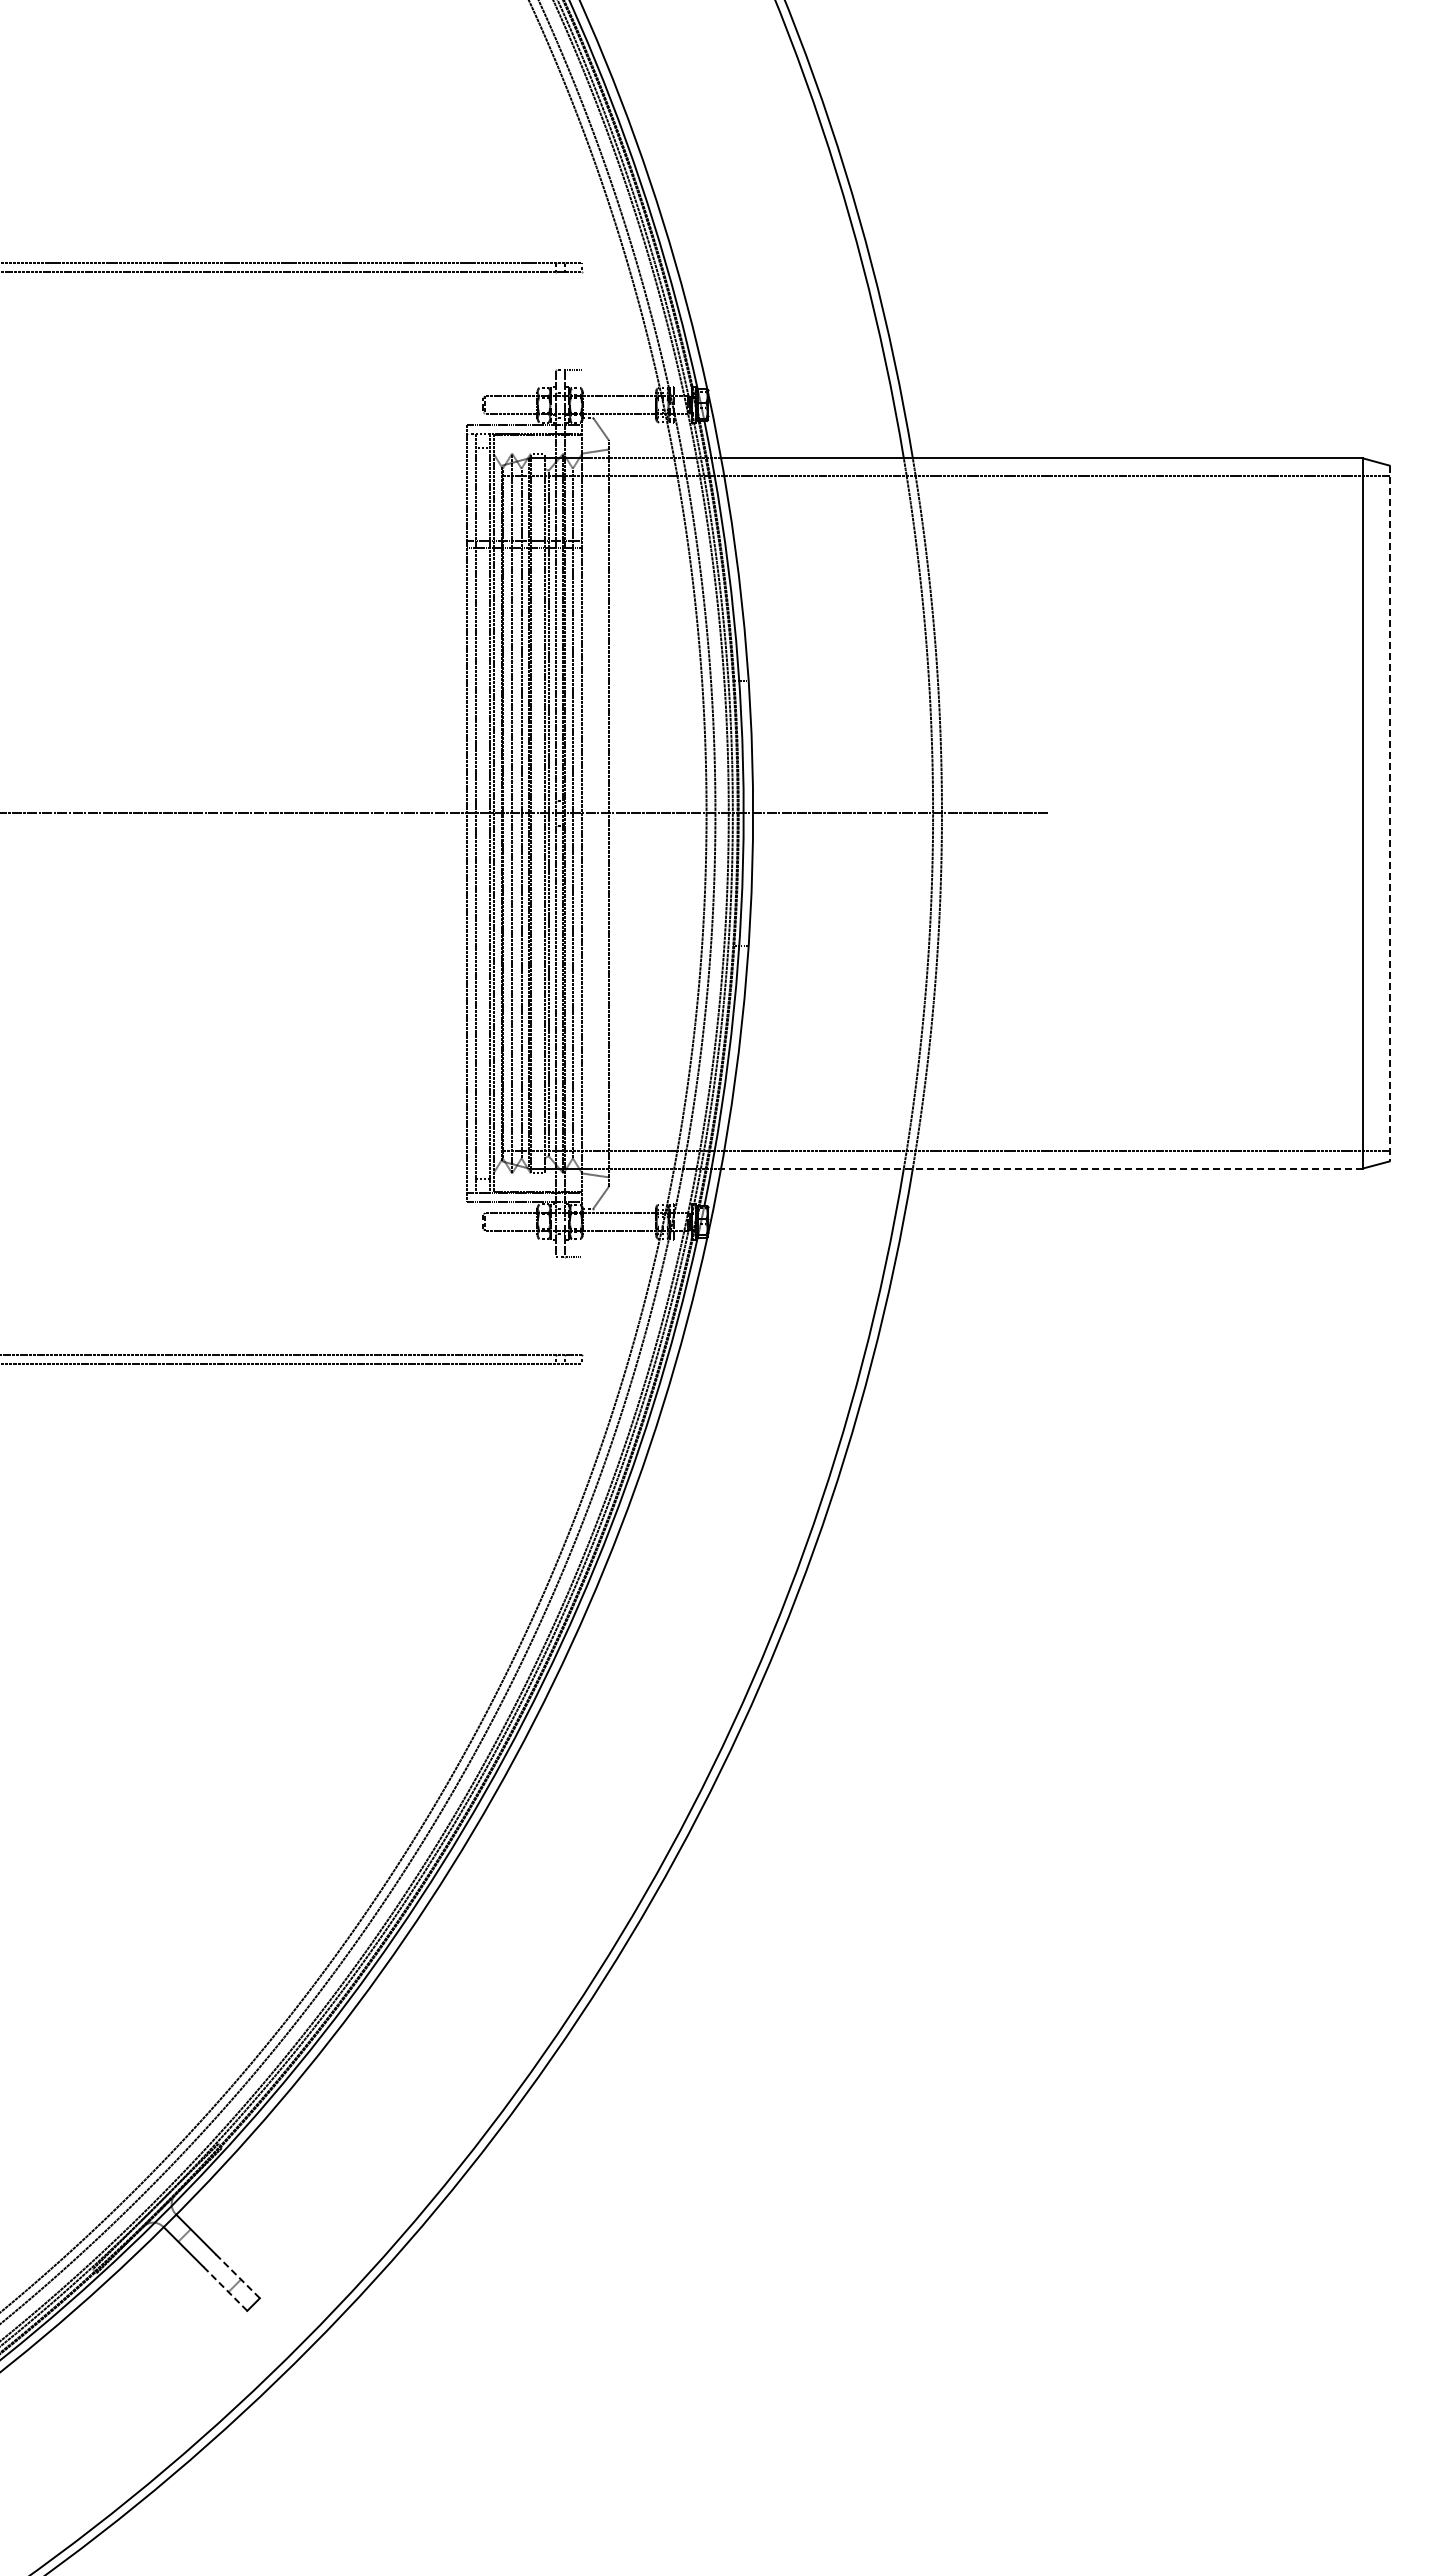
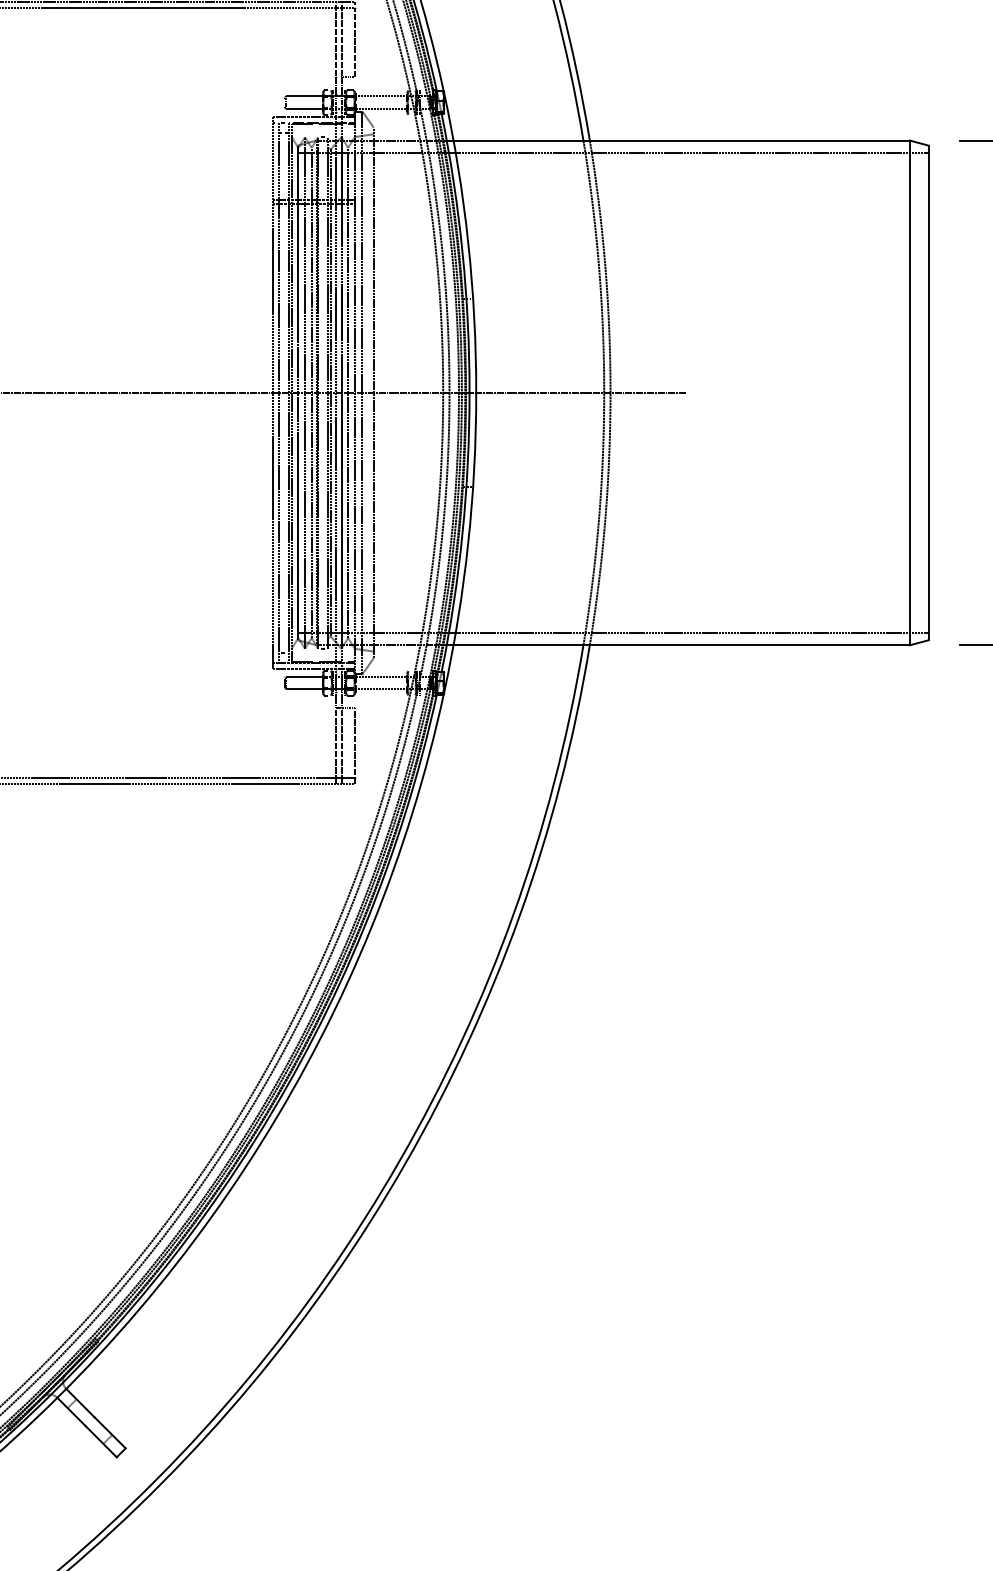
line: (555, 320) -> (335, 42), added
line: (564, 320) -> (342, 42), added
line: (582, 320) -> (355, 42), added
line: (592, 813) -> (362, 392), added
line: (1389, 813) -> (928, 392), dashed -> solid
line: (1041, 1168) -> (681, 645), dashed -> solid
line: (555, 1305) -> (335, 742), added
line: (564, 1305) -> (342, 742), added
line: (582, 1305) -> (355, 742), added
line: (238, 2276) -> (110, 1432), dashed -> solid
line: (225, 2288) -> (101, 1441), dashed -> solid

